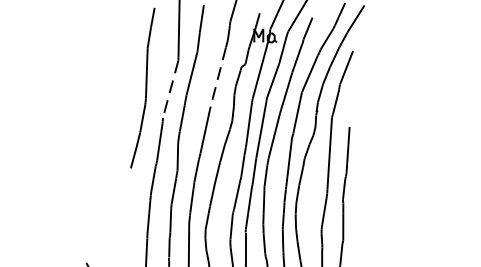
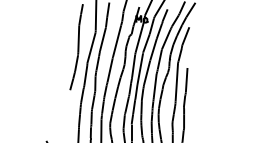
line: (219, 77) -> (117, 41), dashed -> solid
line: (170, 88) -> (91, 47), dashed -> solid

